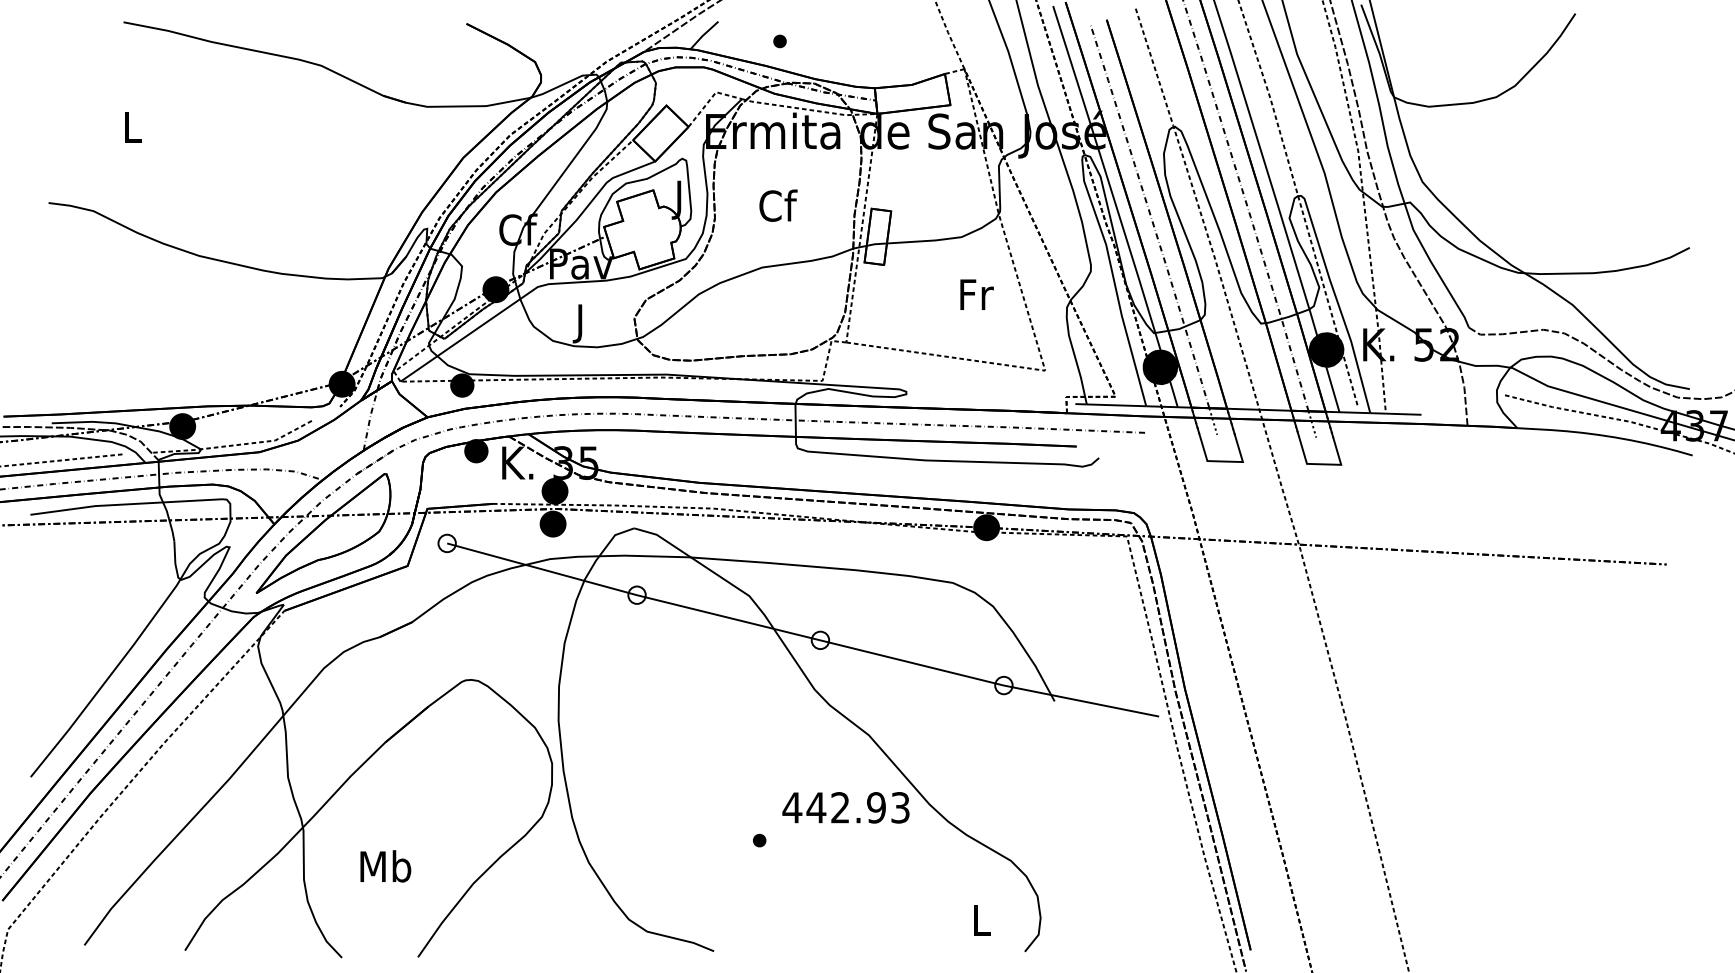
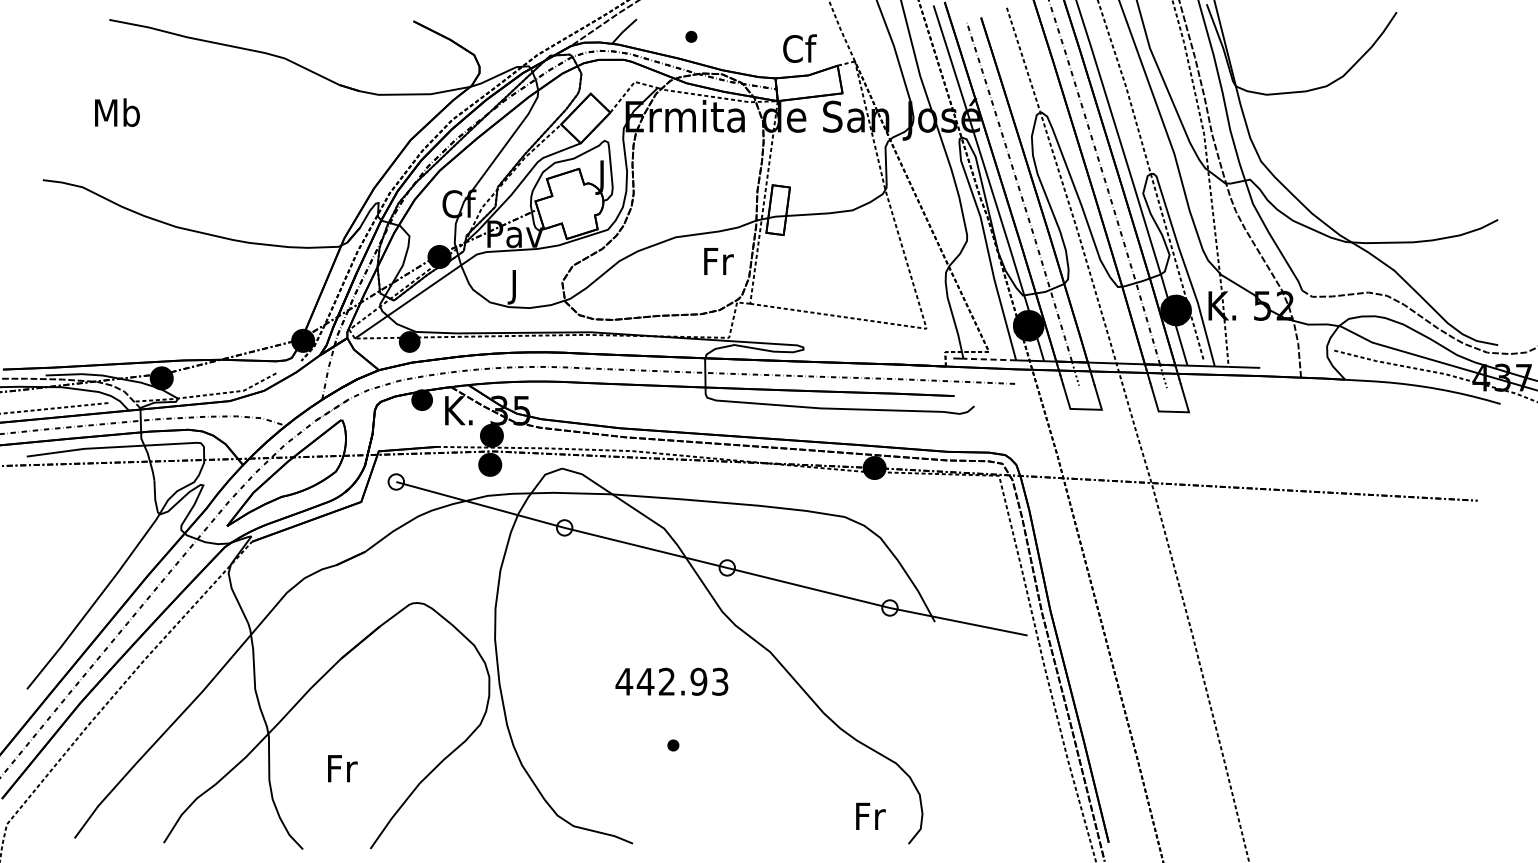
text: (132, 126) -> (117, 112), L -> Mb
text: (778, 205) -> (800, 48), moved
text: (976, 294) -> (718, 261), moved
line: (1116, 405) -> (989, 359), solid -> dashed
text: (845, 807) -> (671, 681), moved
text: (385, 866) -> (341, 768), Mb -> Fr
text: (982, 920) -> (870, 816), L -> Fr

